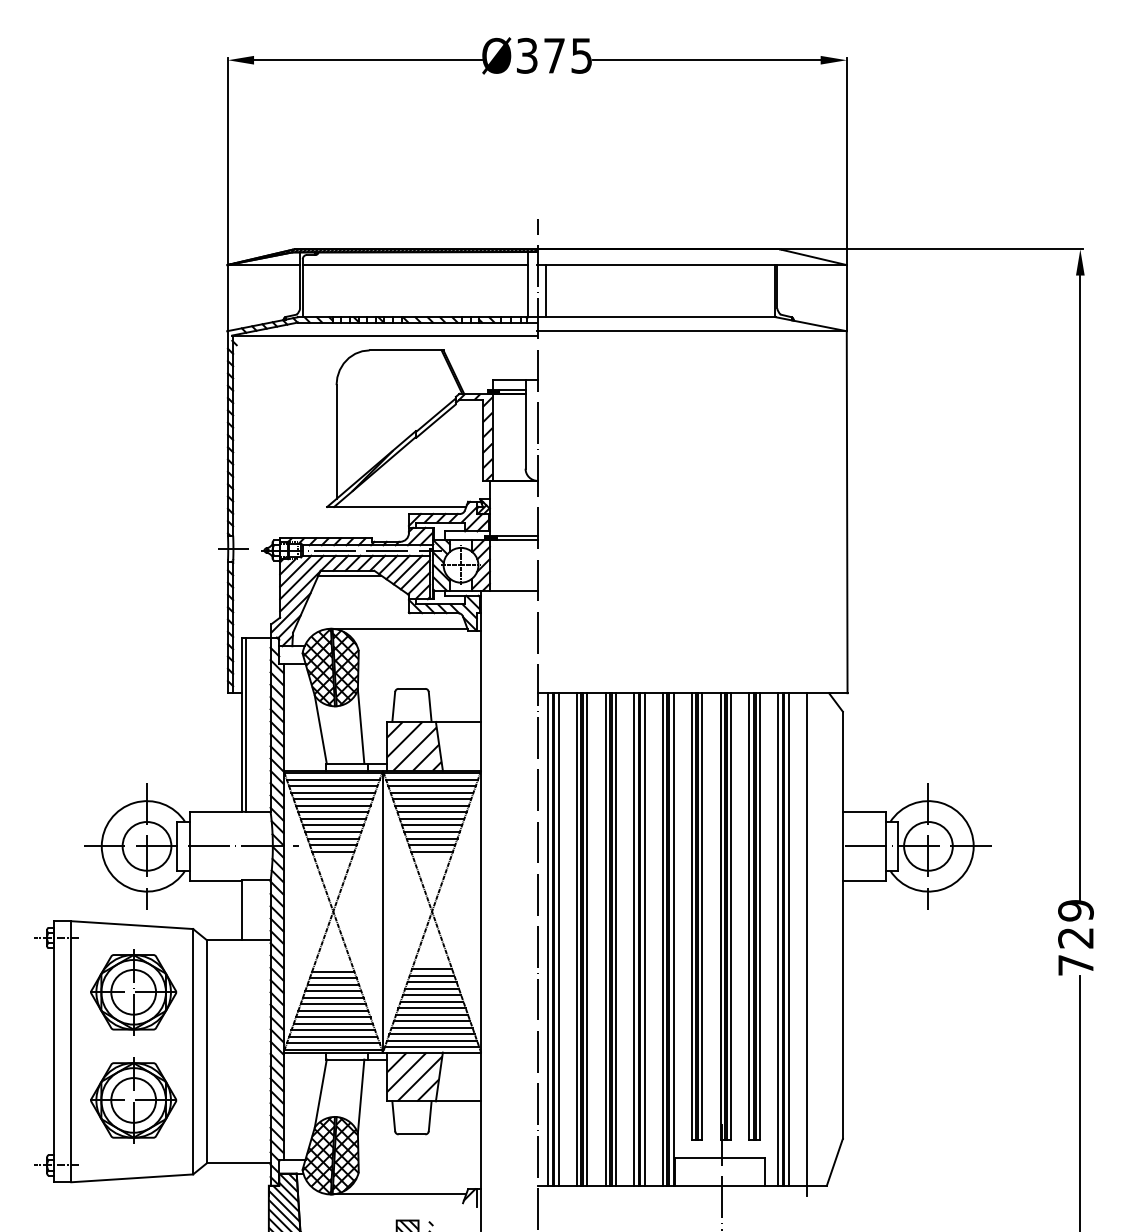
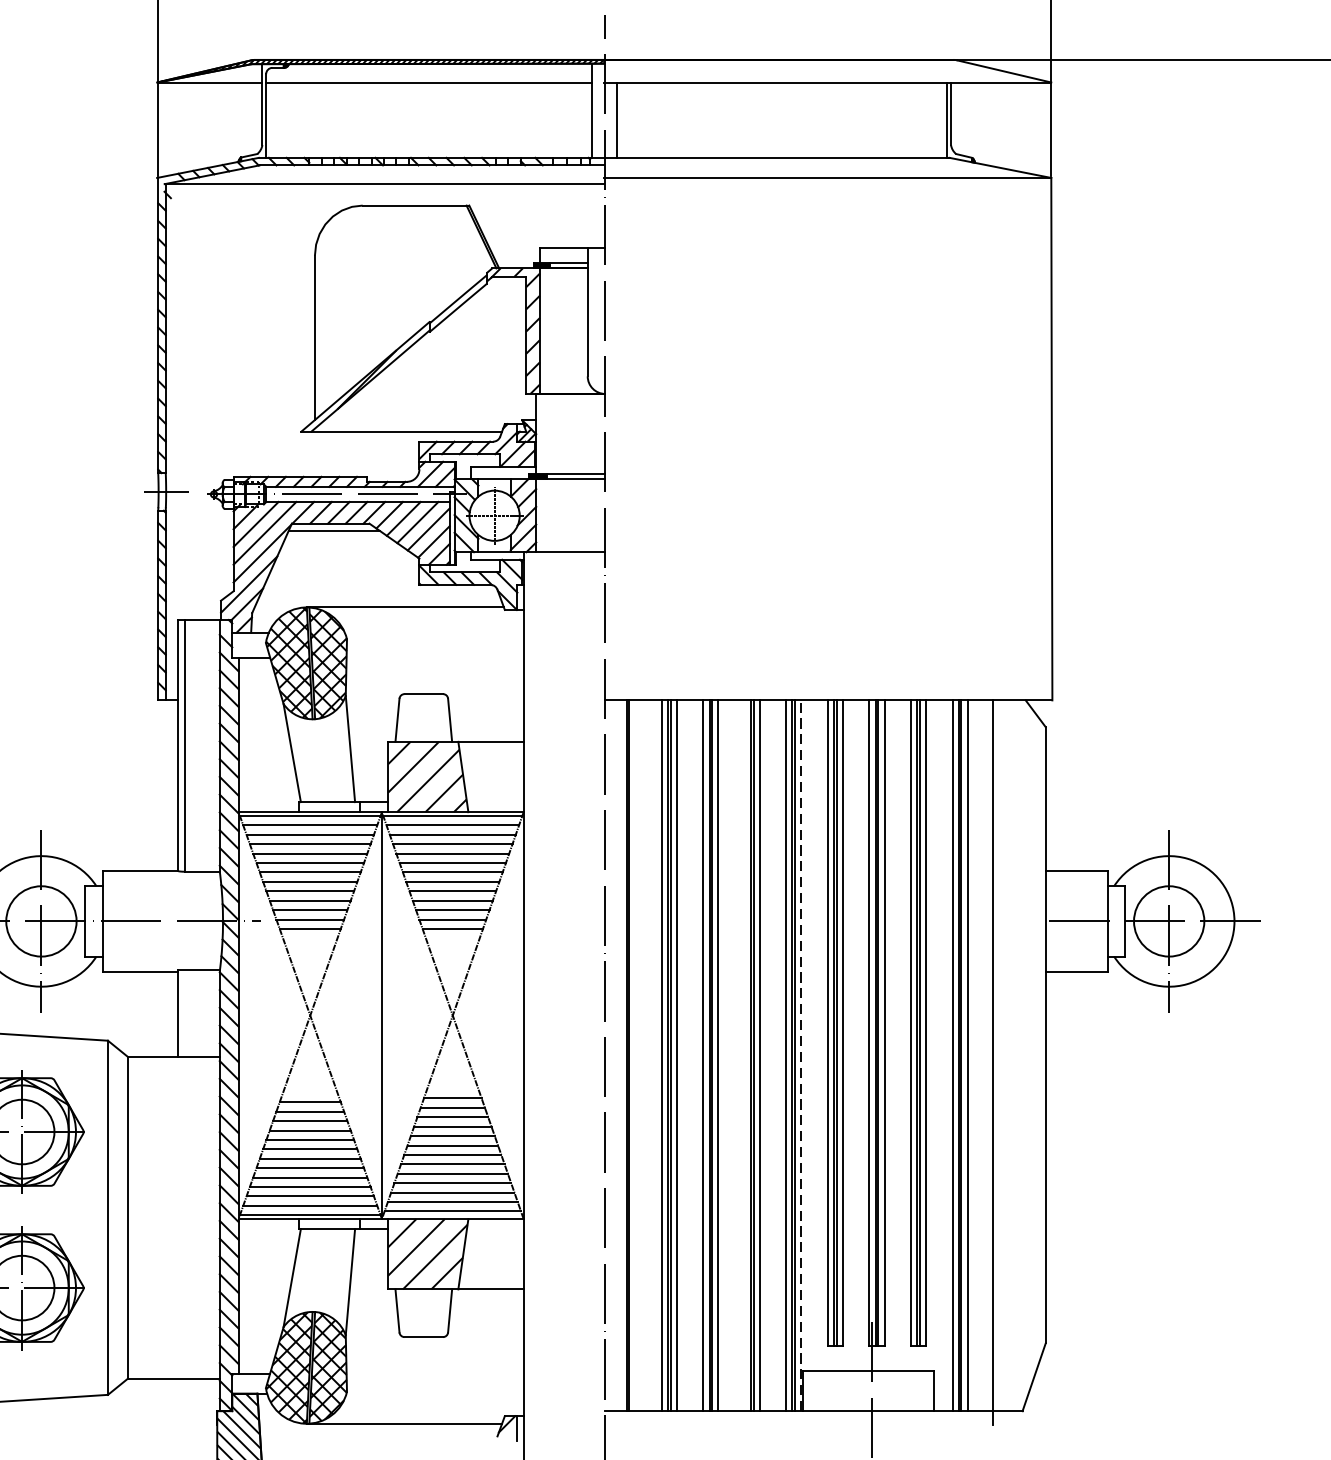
line: (673, 938) -> (801, 1054), solid -> dashed
line: (548, 939) -> (620, 1055), removed
line: (558, 939) -> (635, 1055), removed
line: (634, 939) -> (744, 1055), removed

